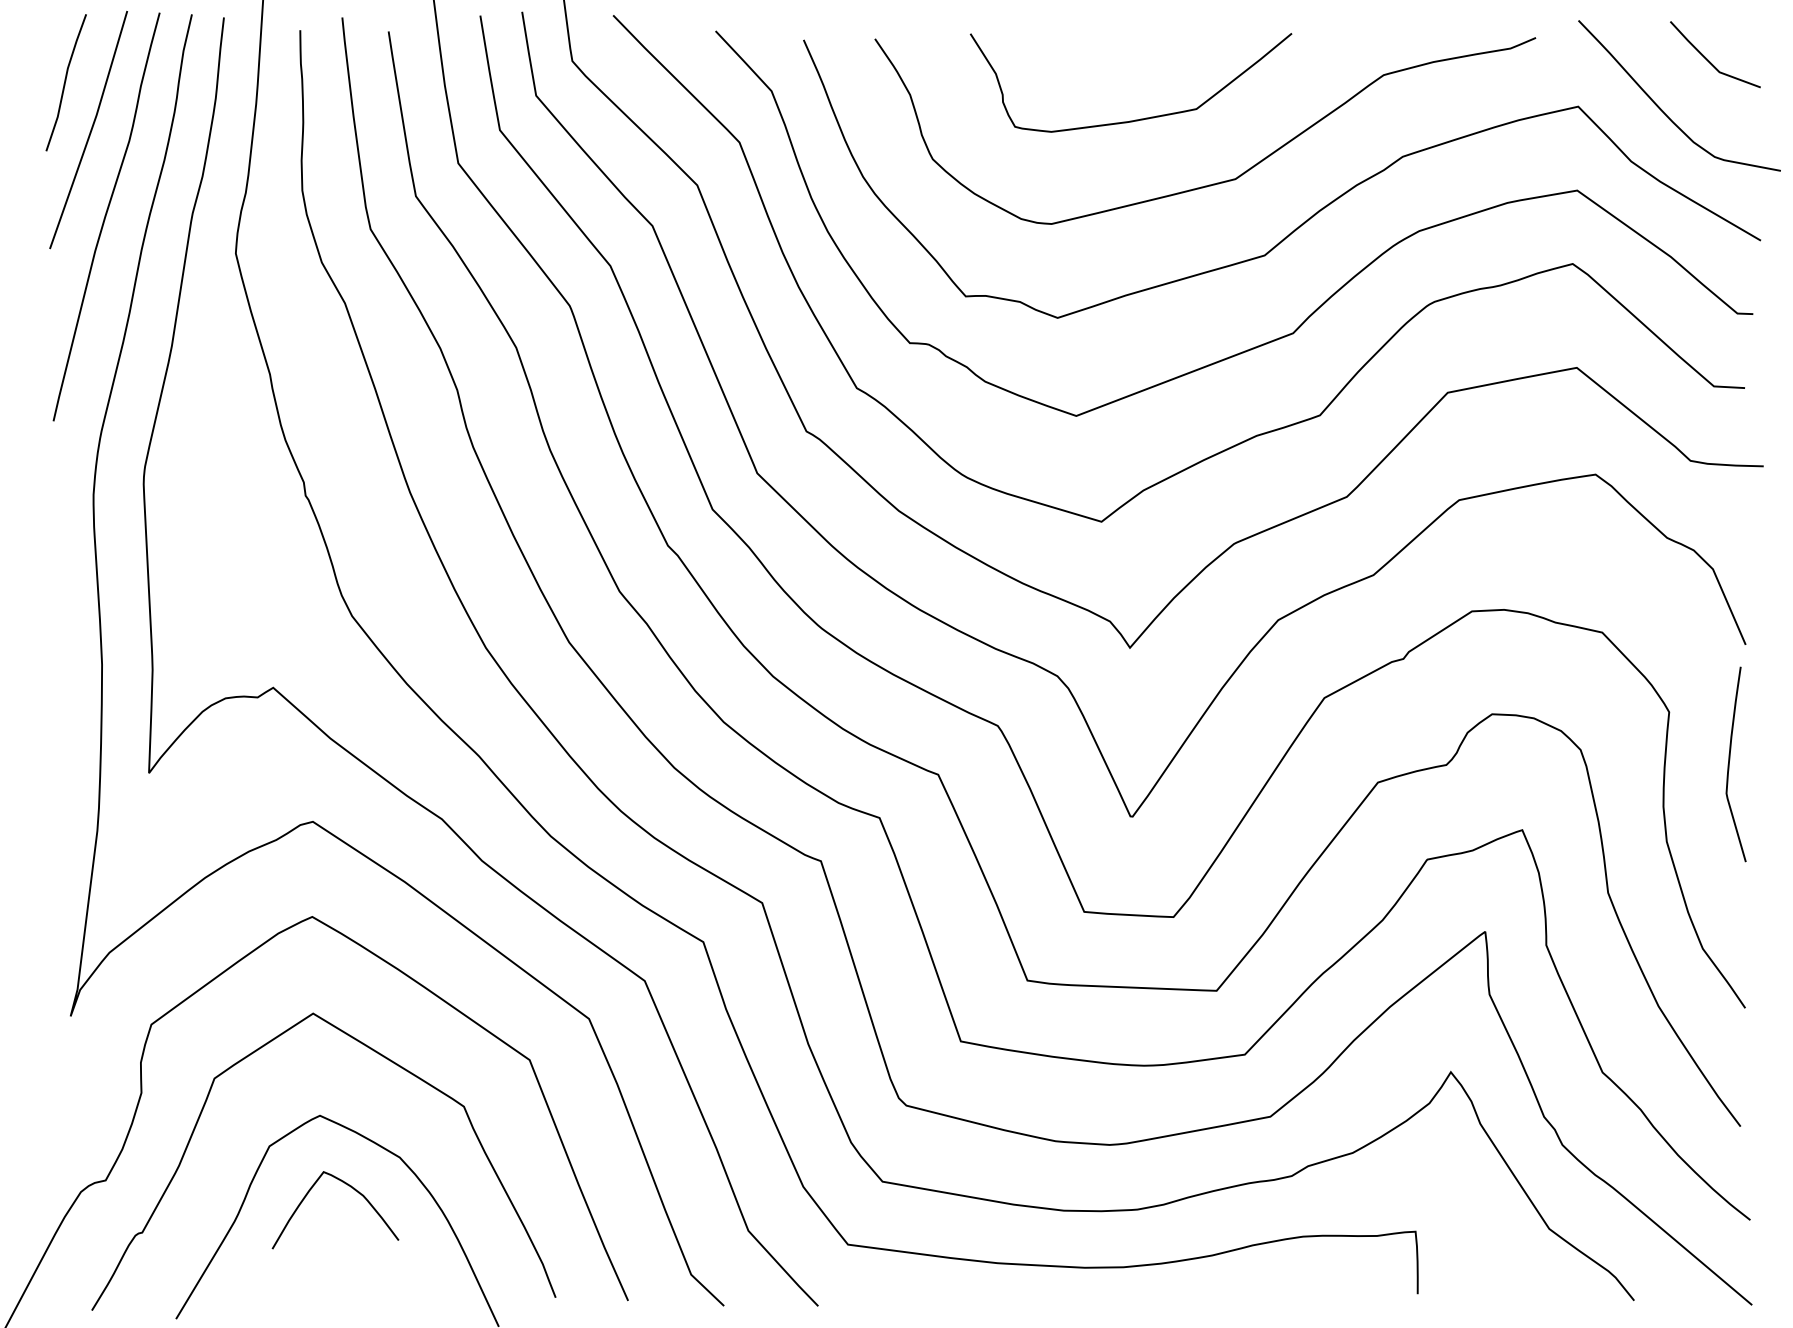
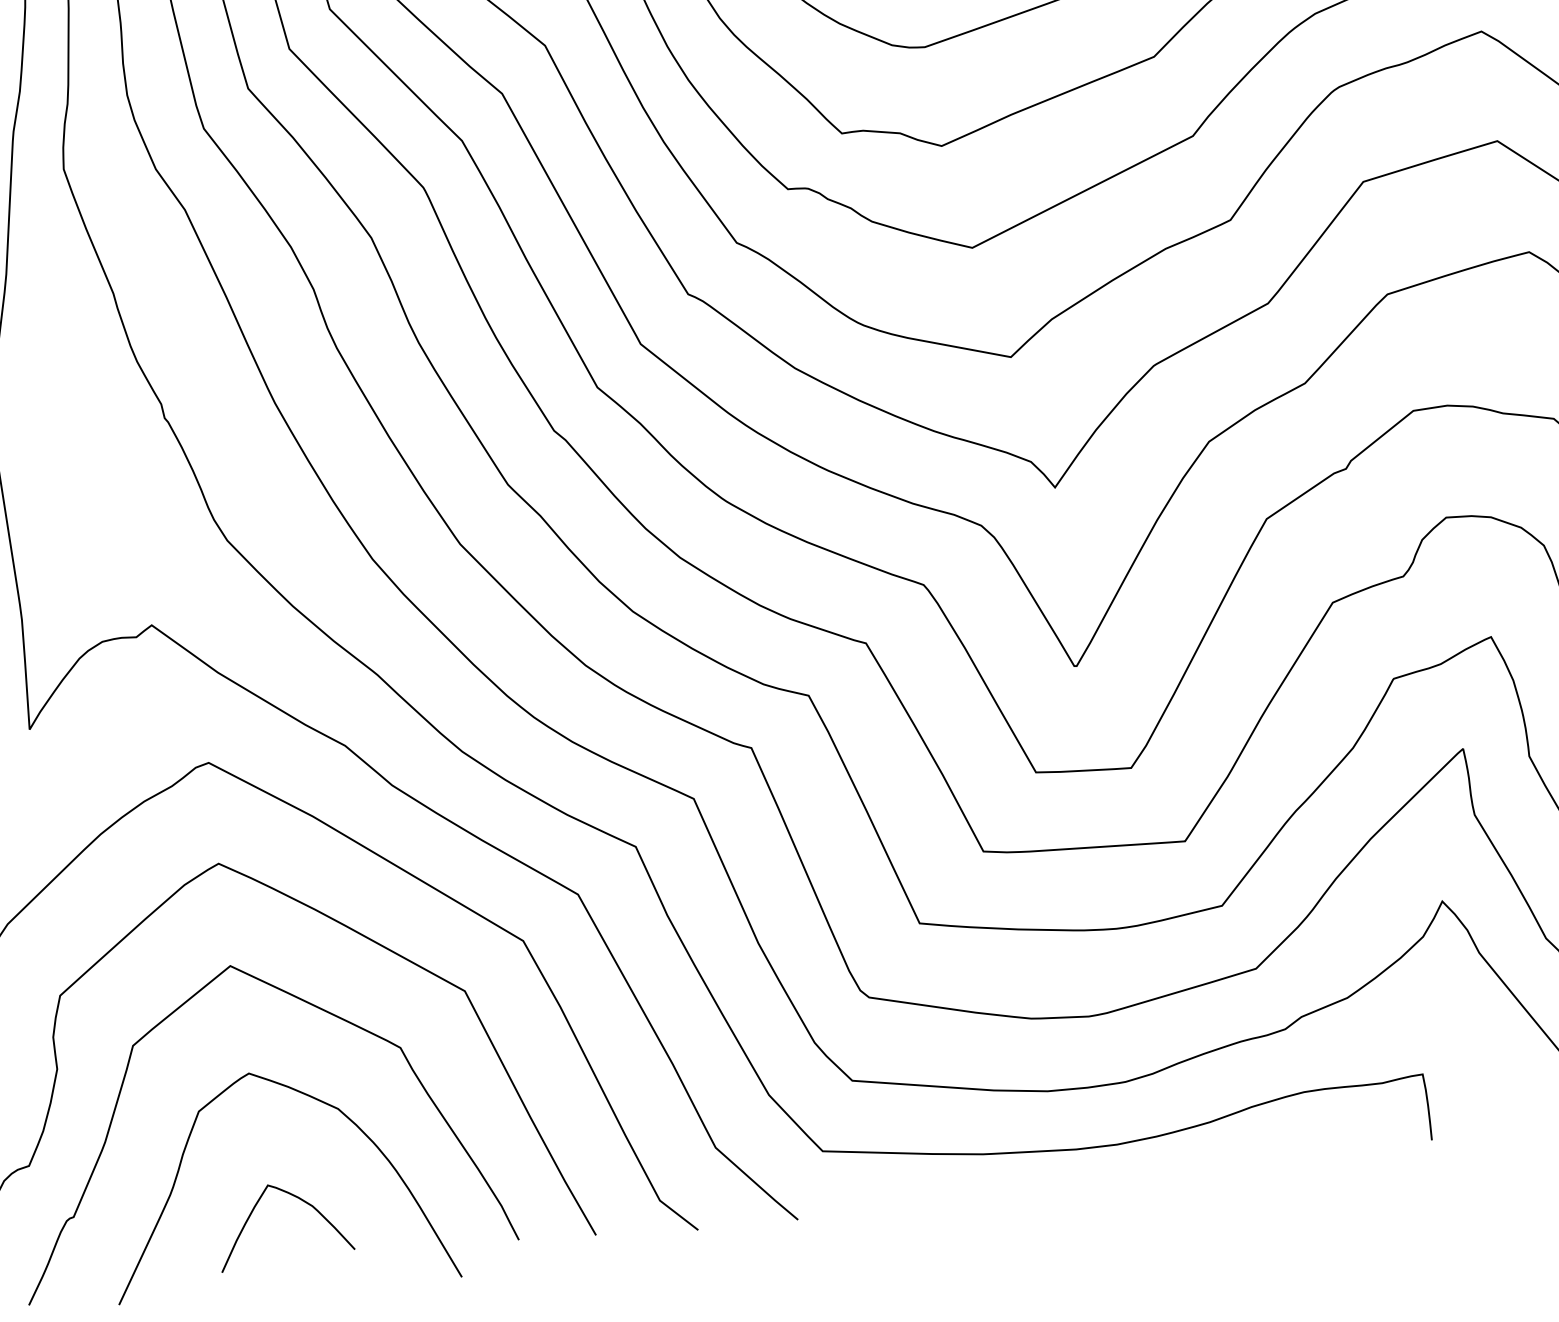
curve: (350, 1187) -> (297, 1198), moved

